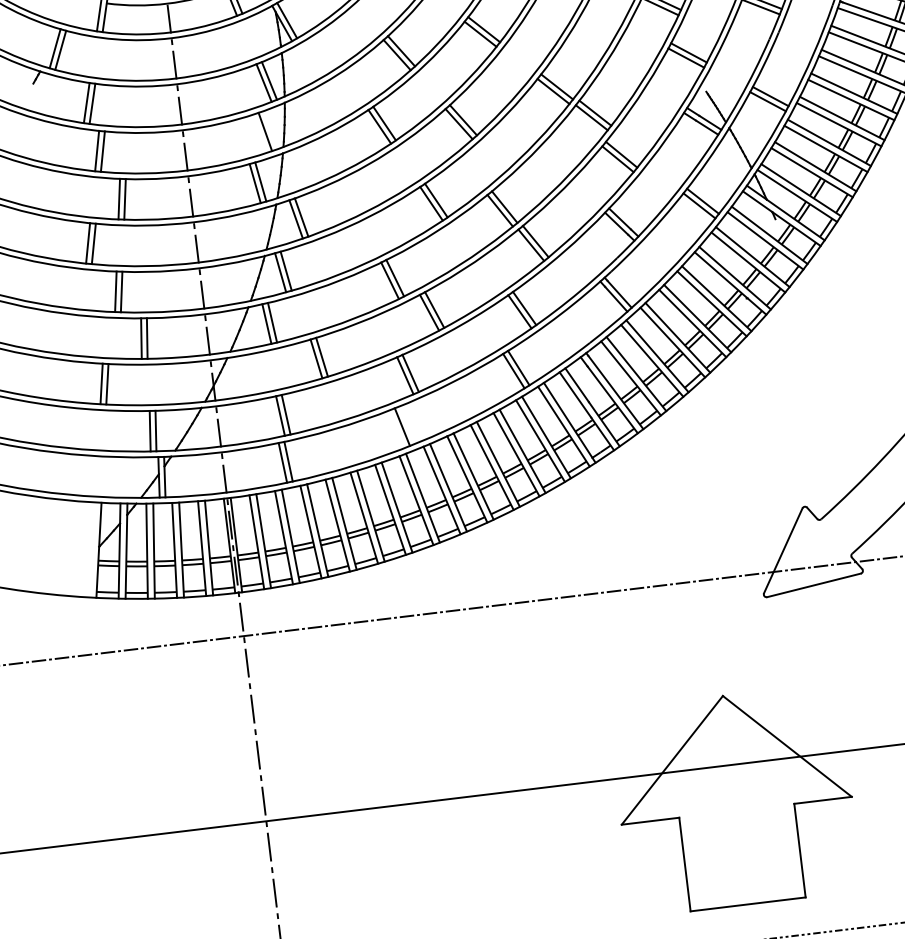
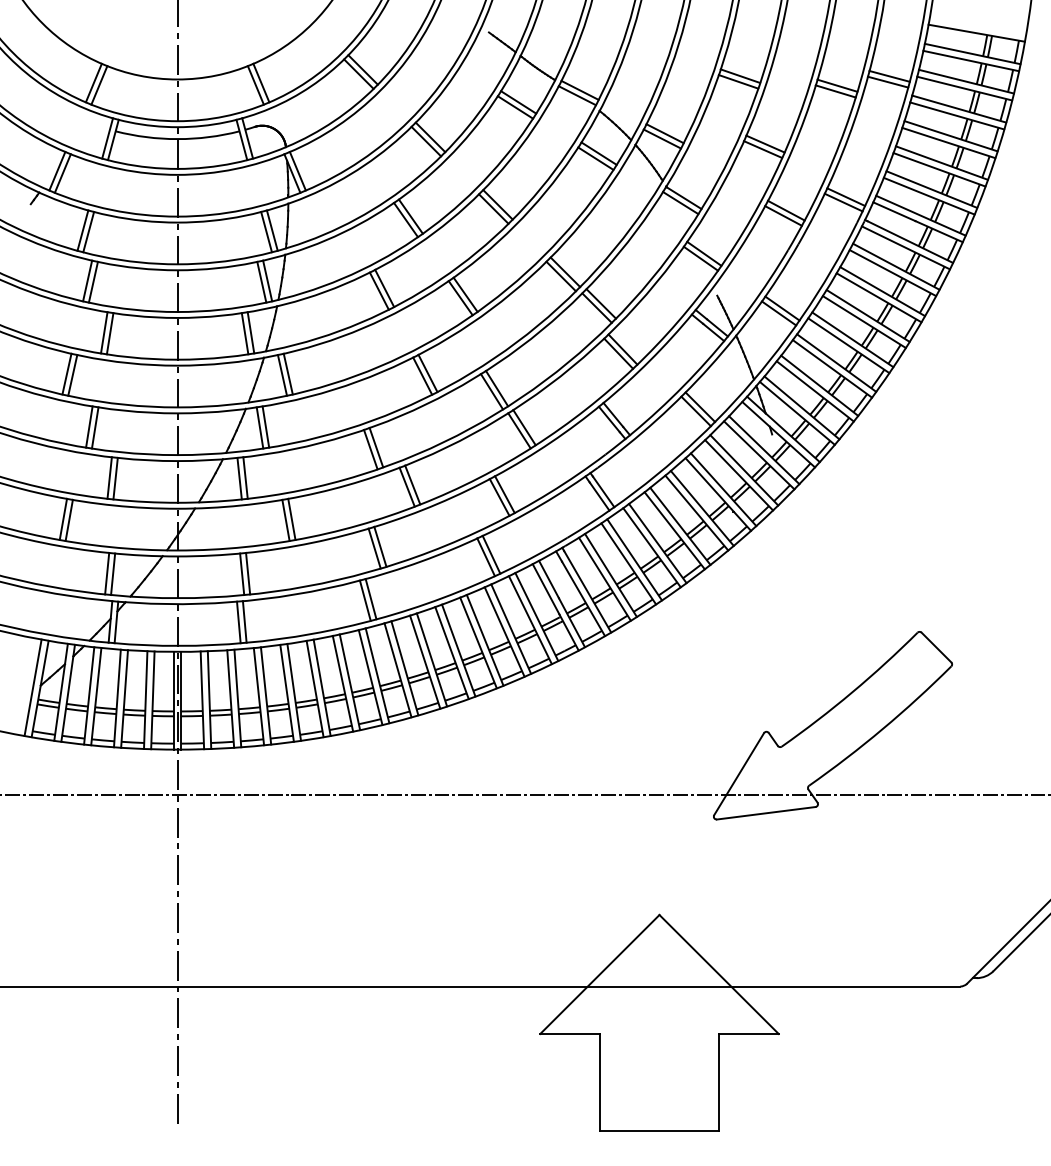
line: (270, 129) -> (267, 280), added
line: (407, 424) -> (370, 598), added
line: (91, 549) -> (32, 687), added

